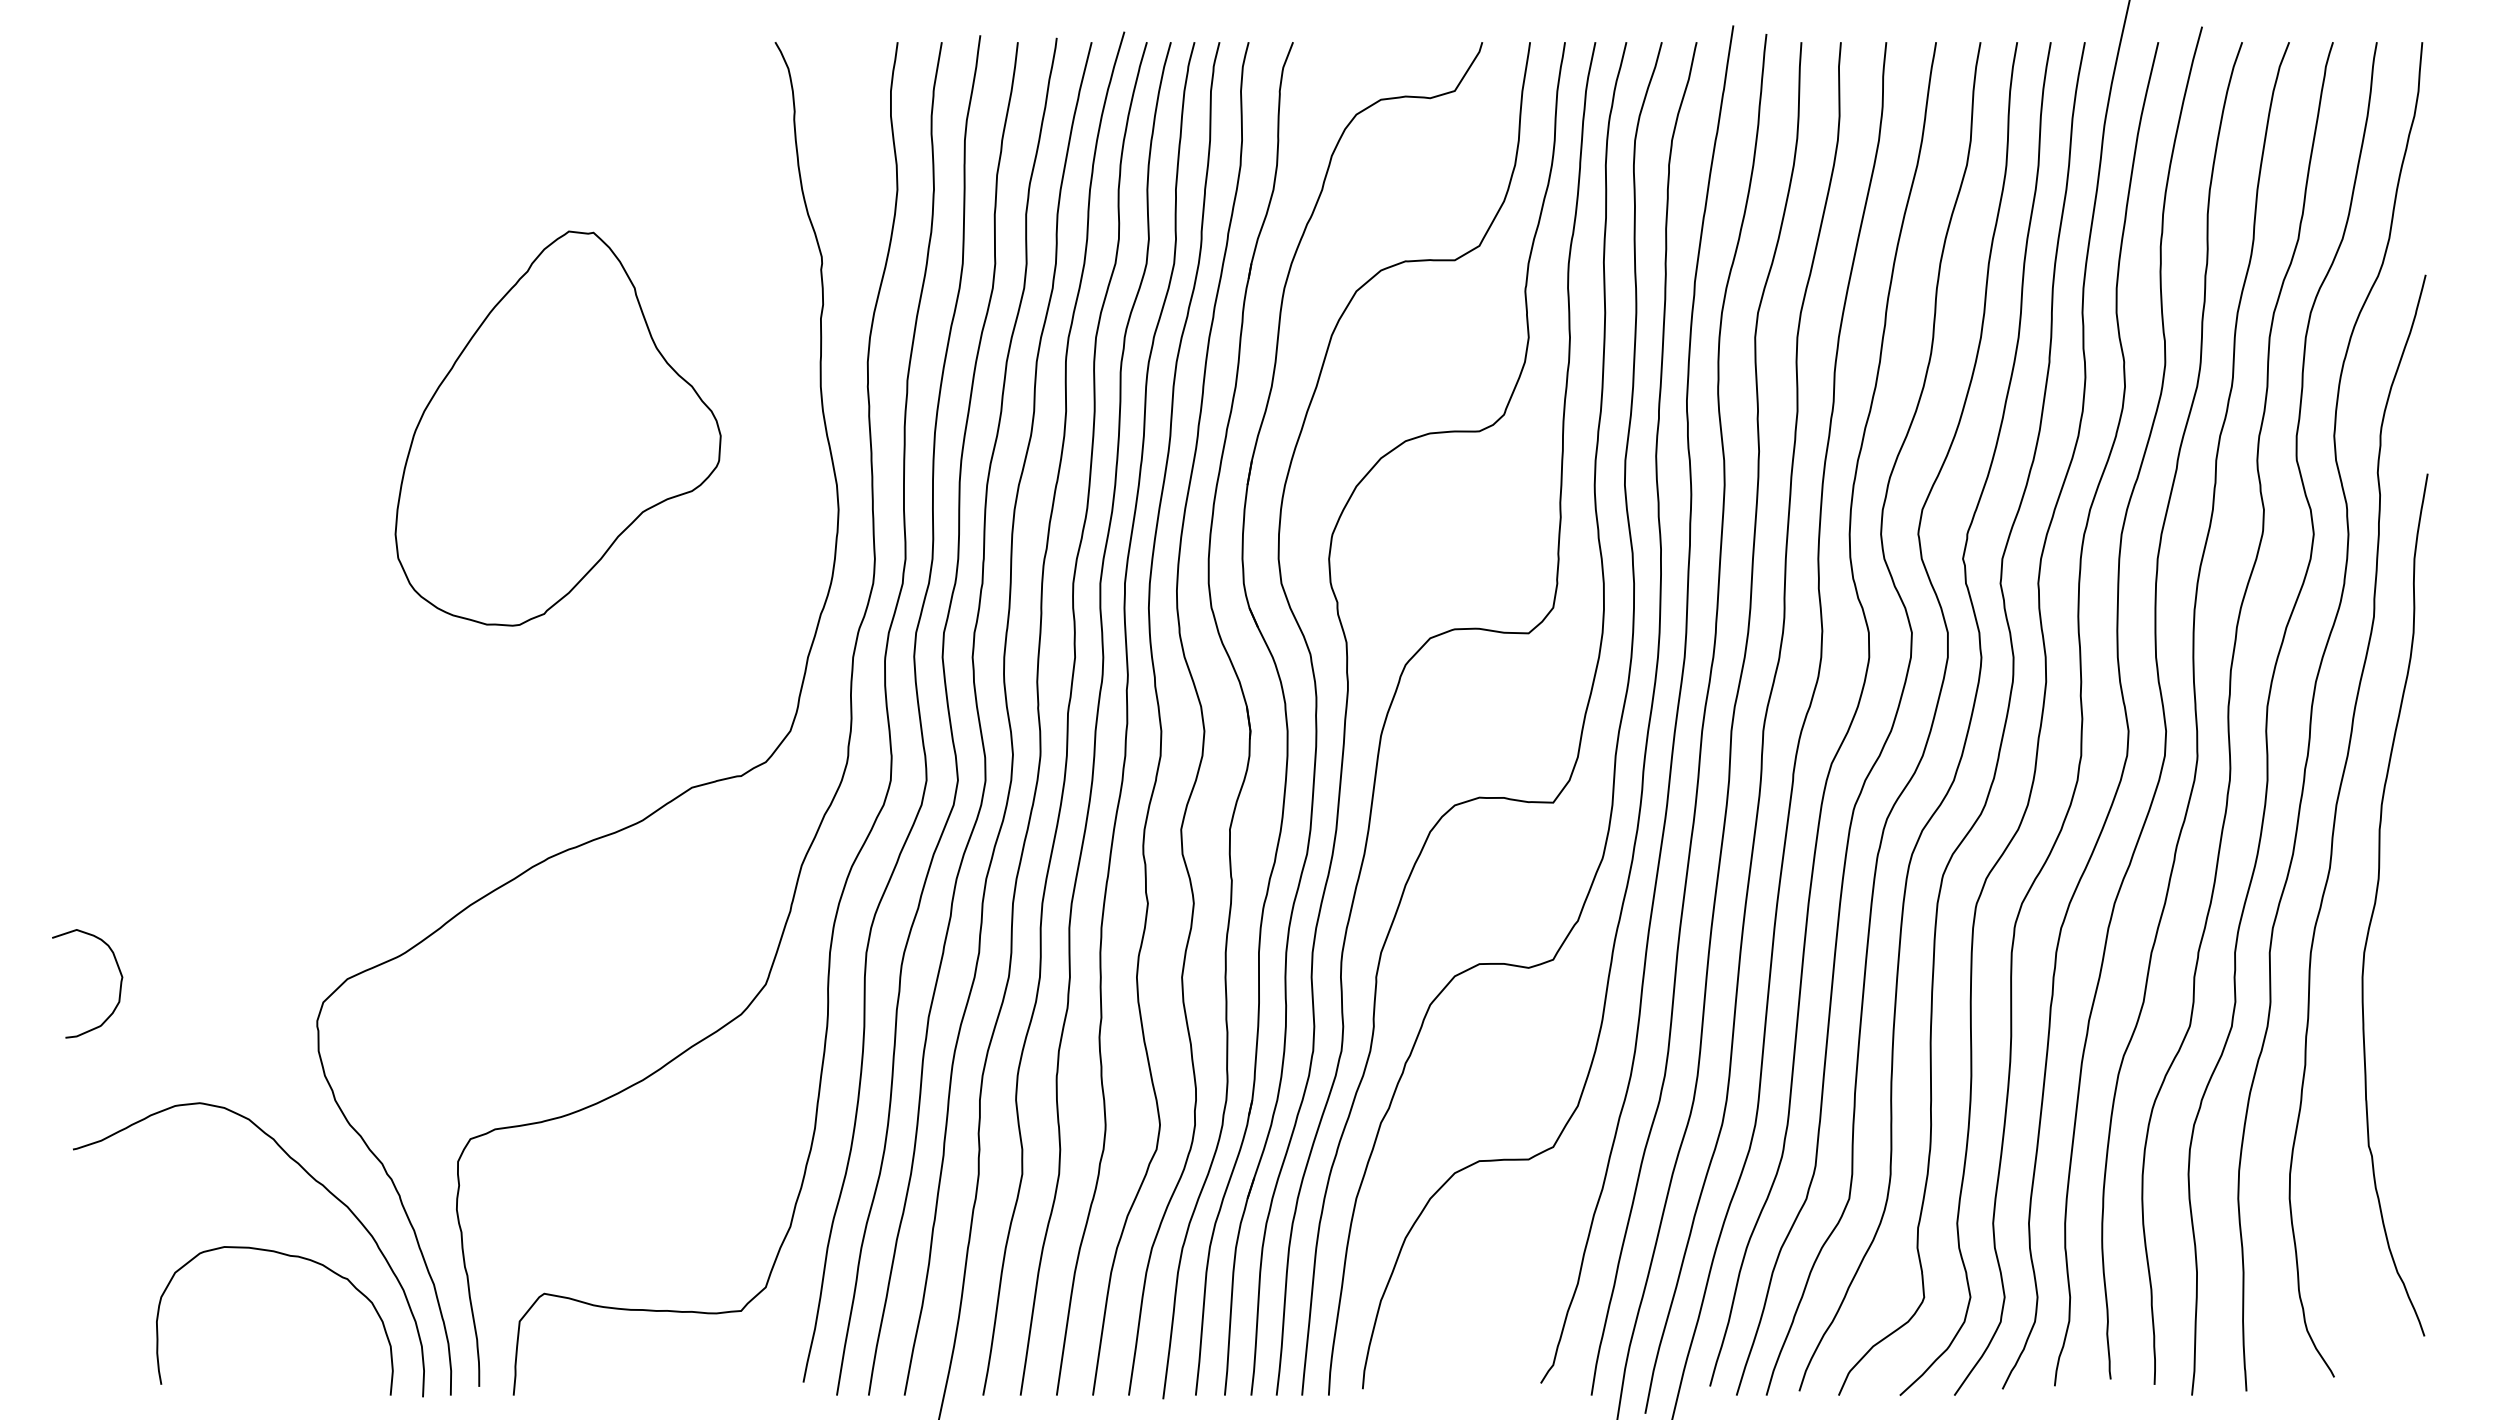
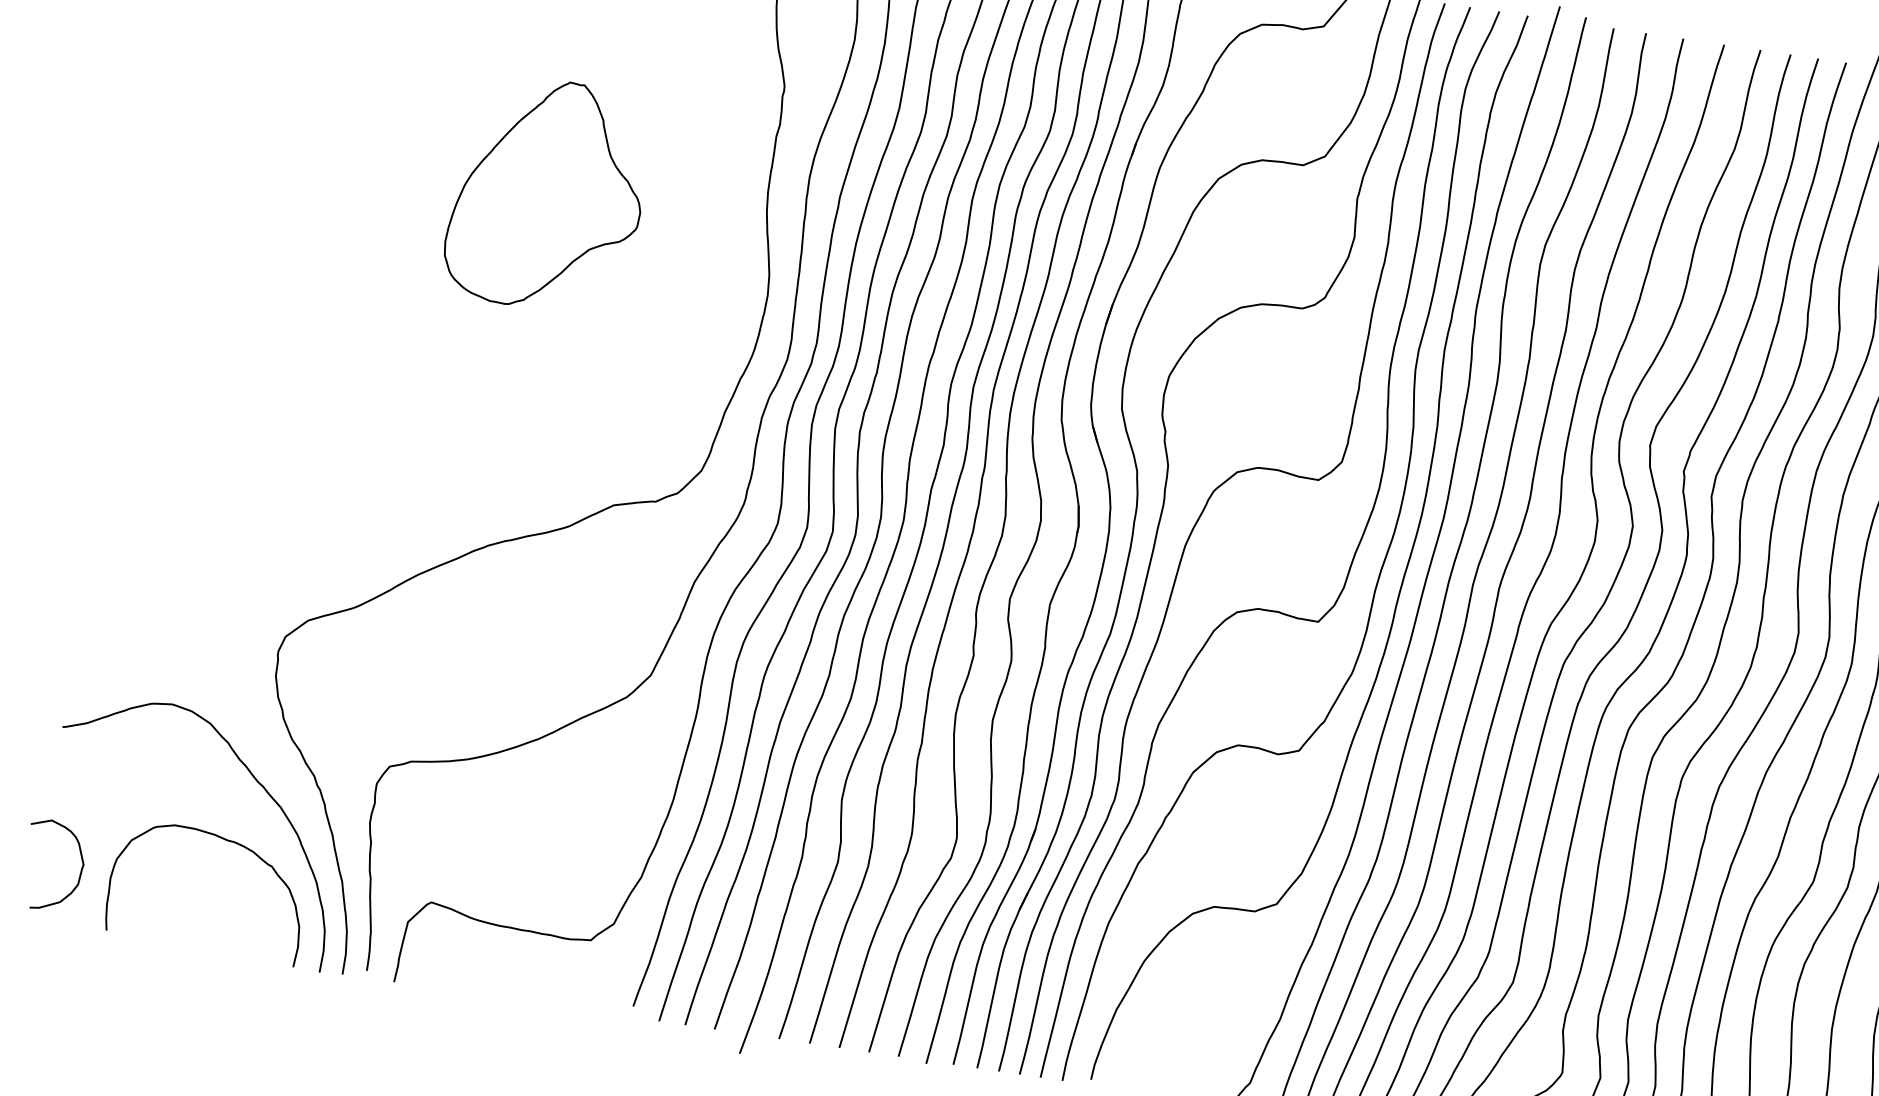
part: (557, 428) -> (547, 194), size x0.7
curve: (119, 987) -> (79, 872), moved

